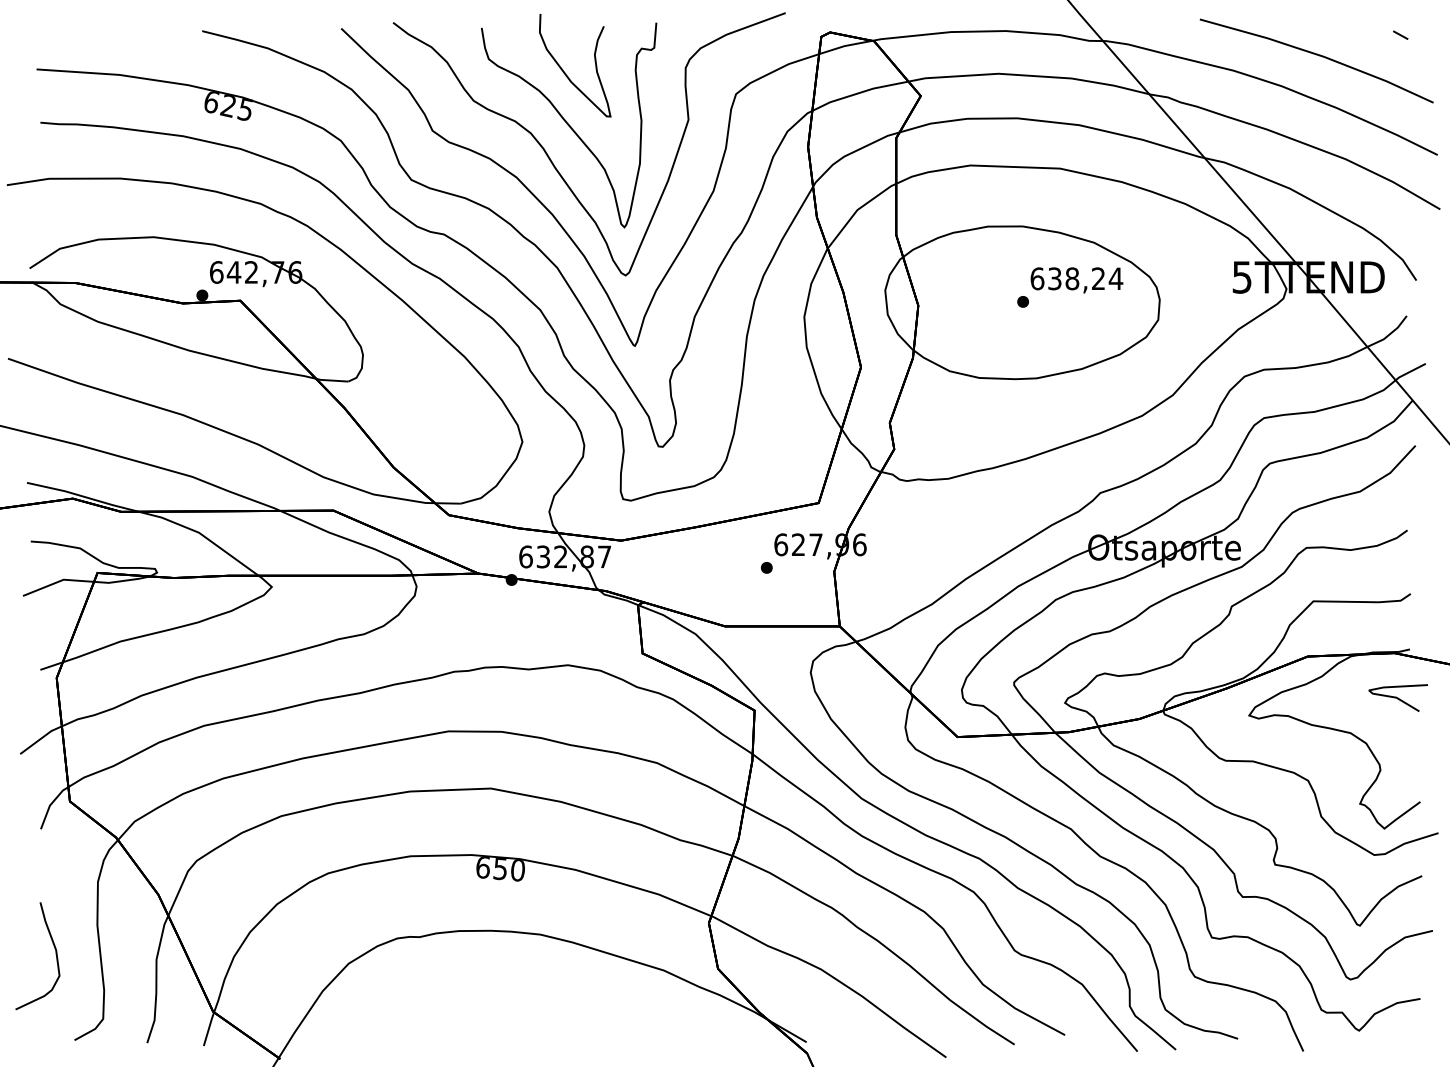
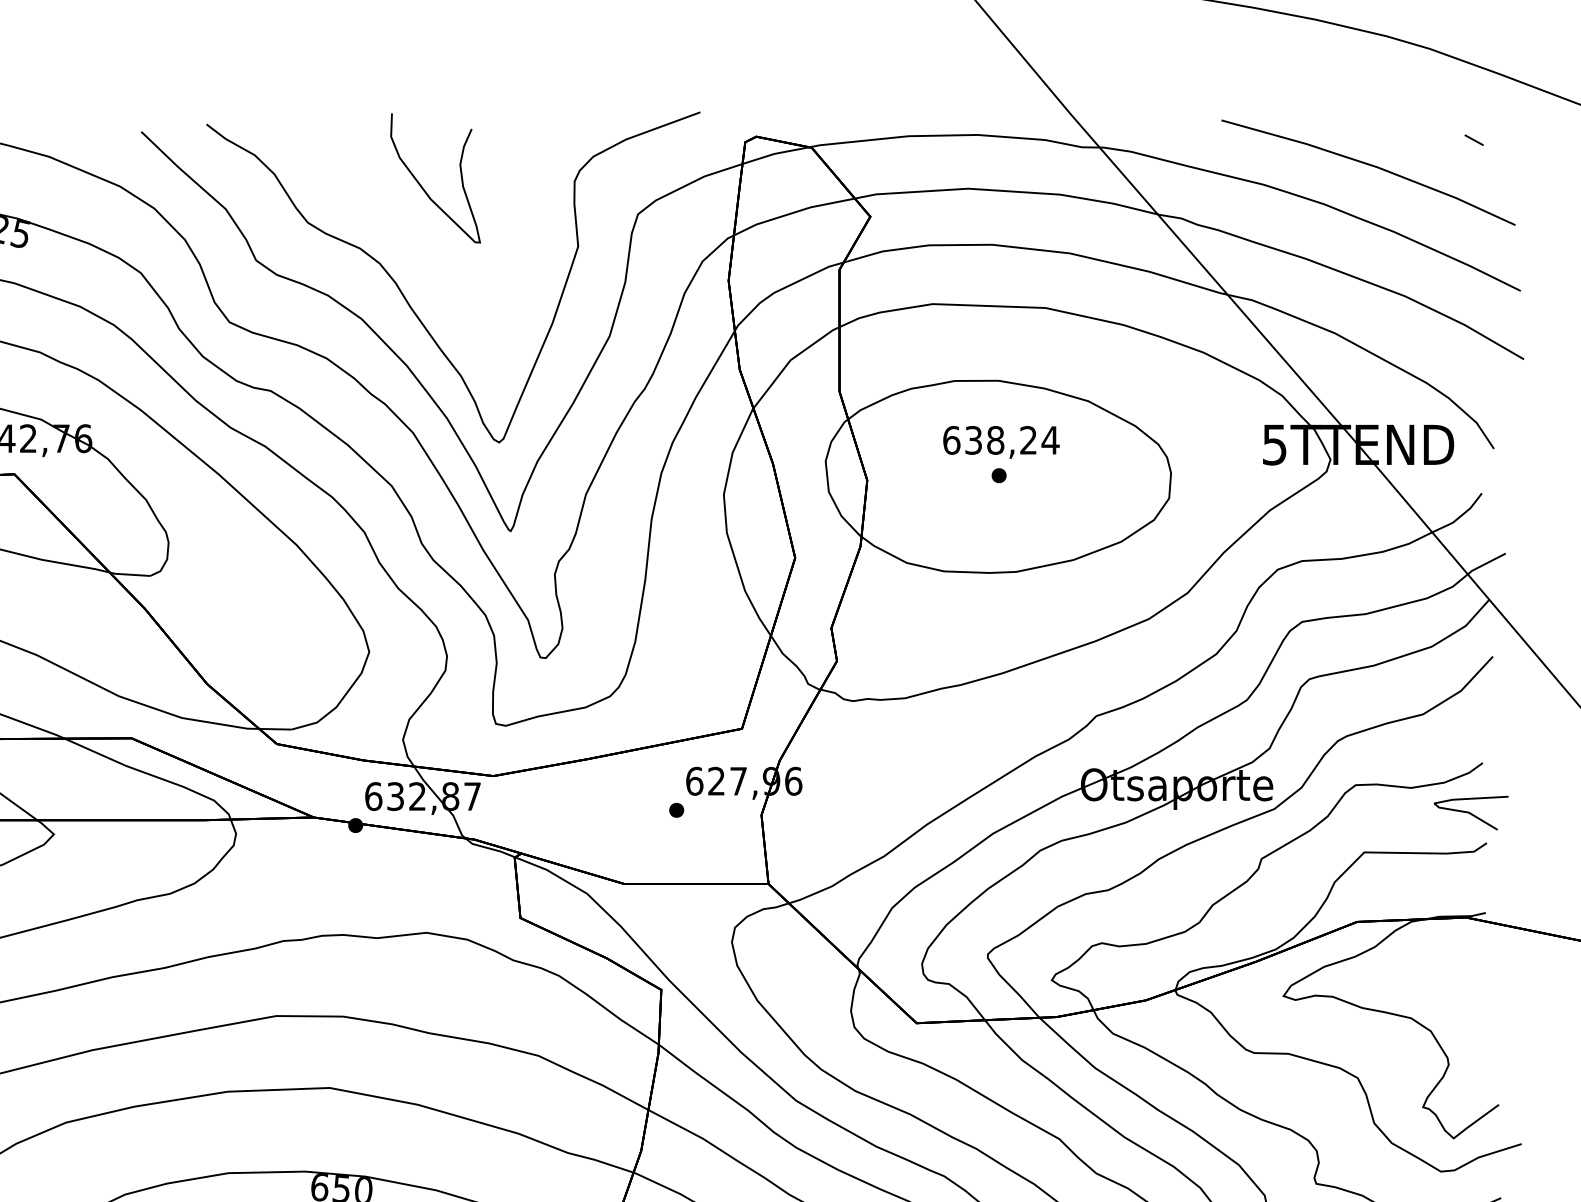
curve: (569, 125) -> (428, 253), removed
text: (1076, 280) -> (1000, 442), moved
curve: (1397, 697) -> (1470, 812), moved

